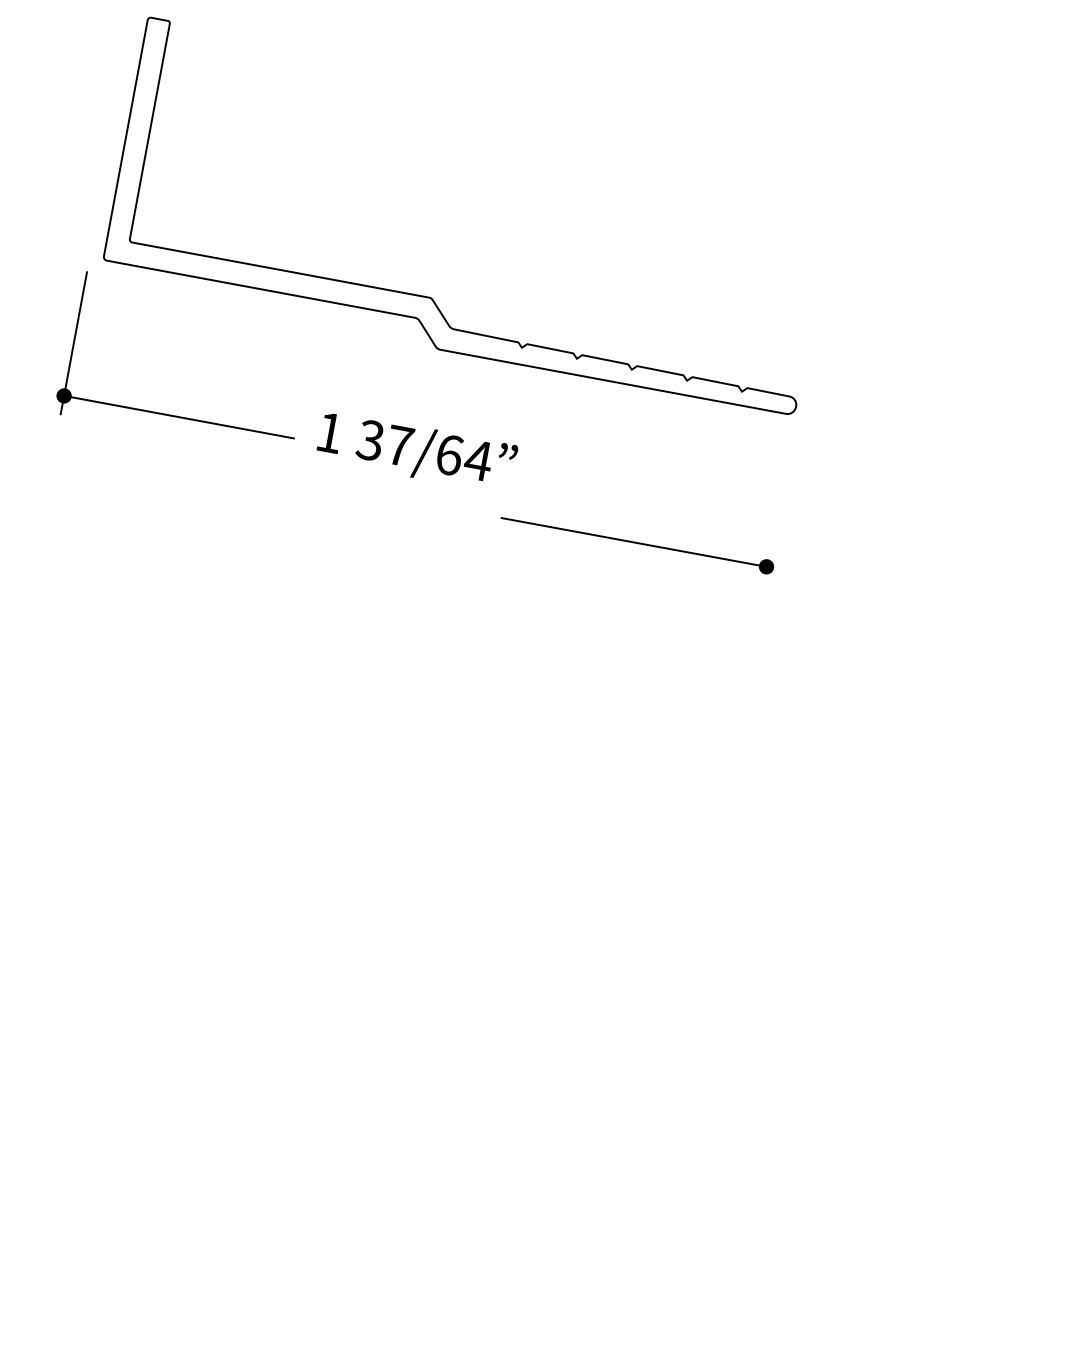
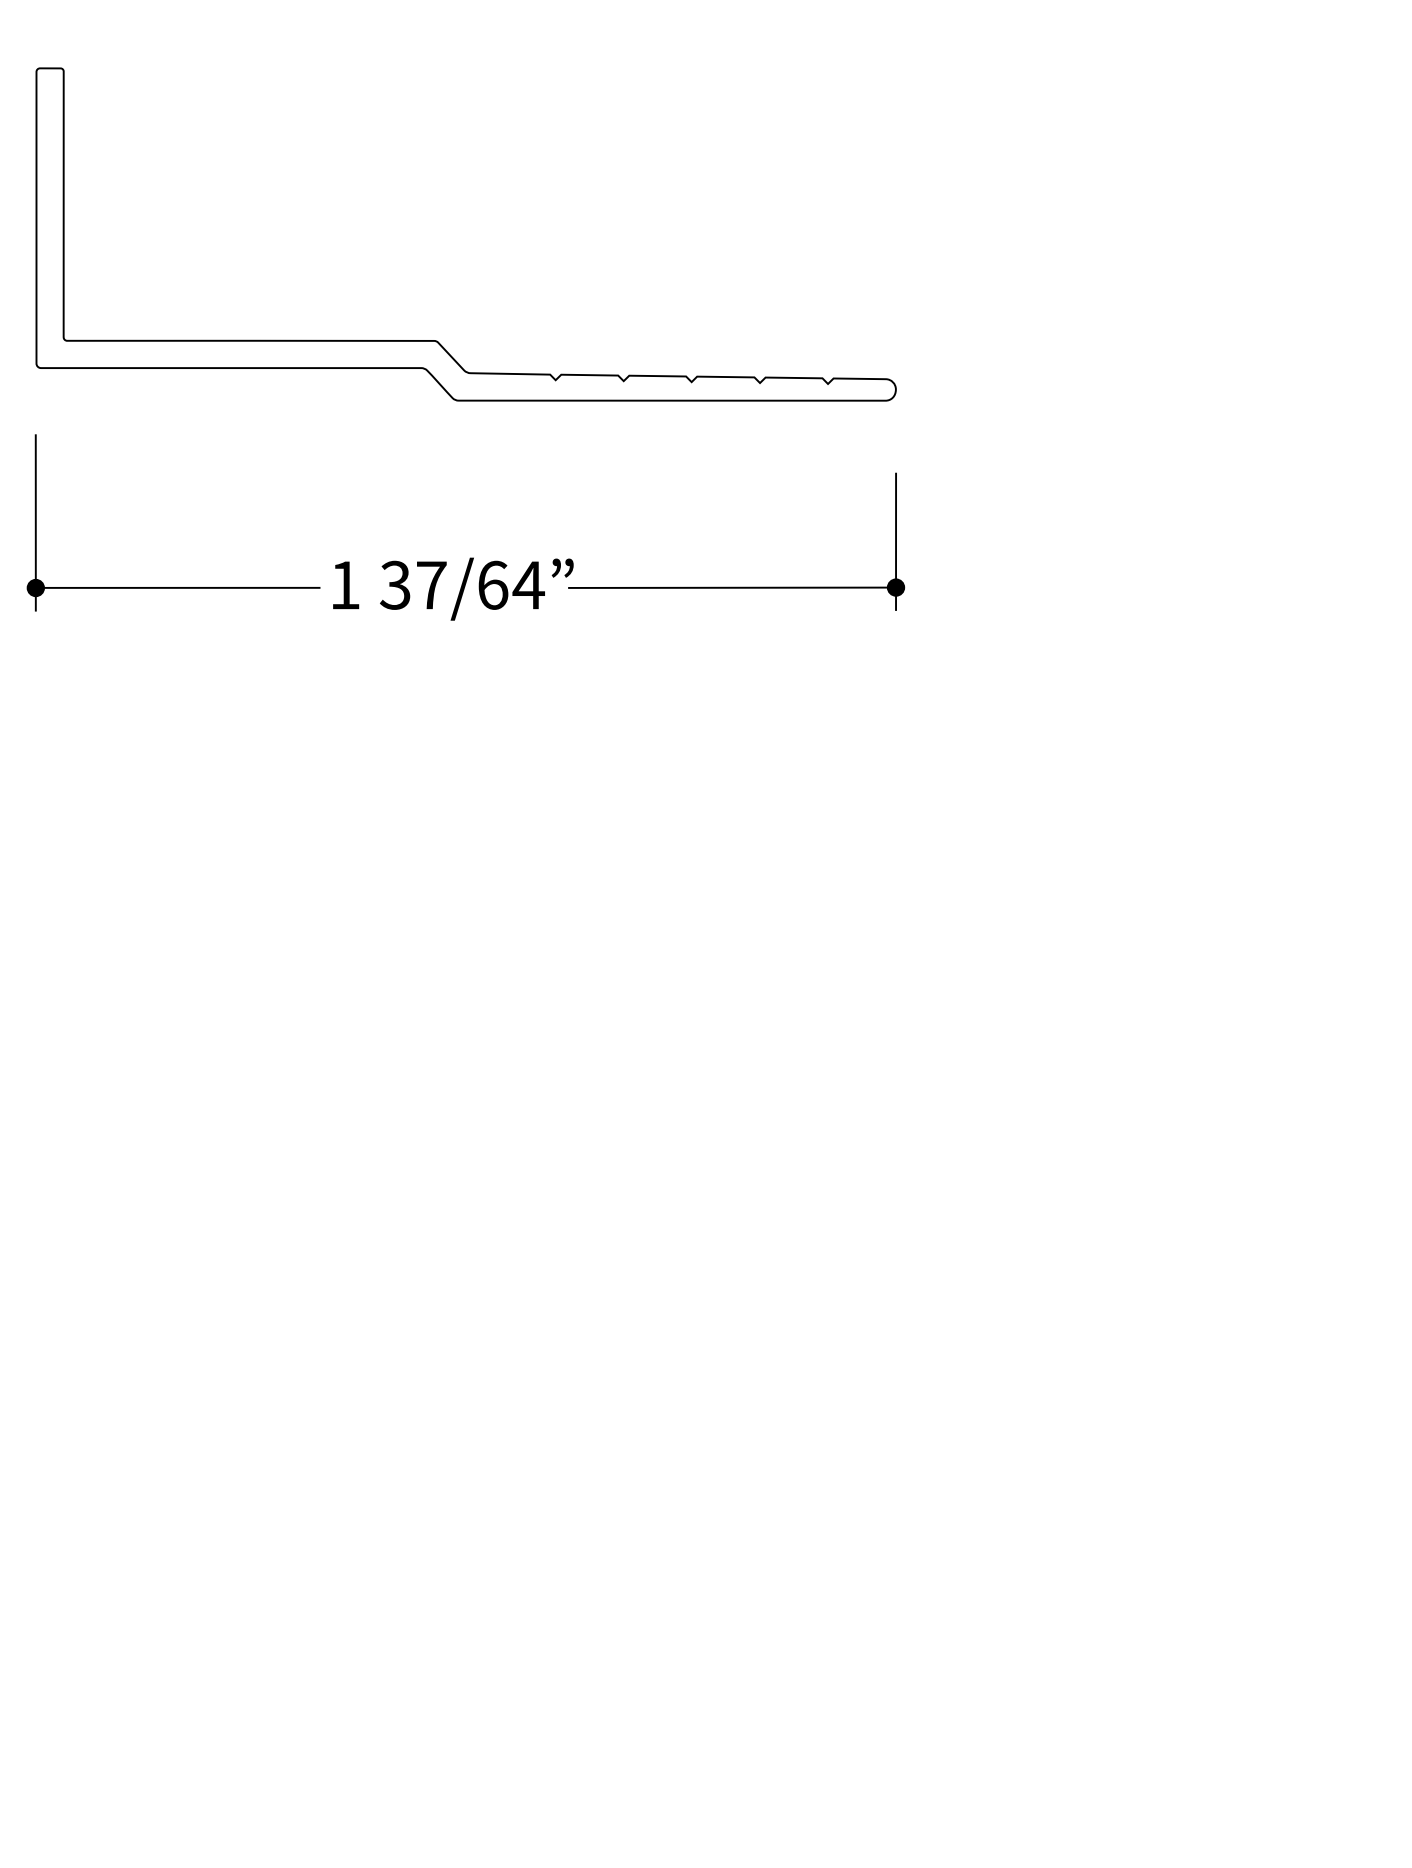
part: (175, 416) -> (173, 587), moved
text: (417, 451) -> (453, 588), moved
line: (773, 529) -> (896, 541), added

